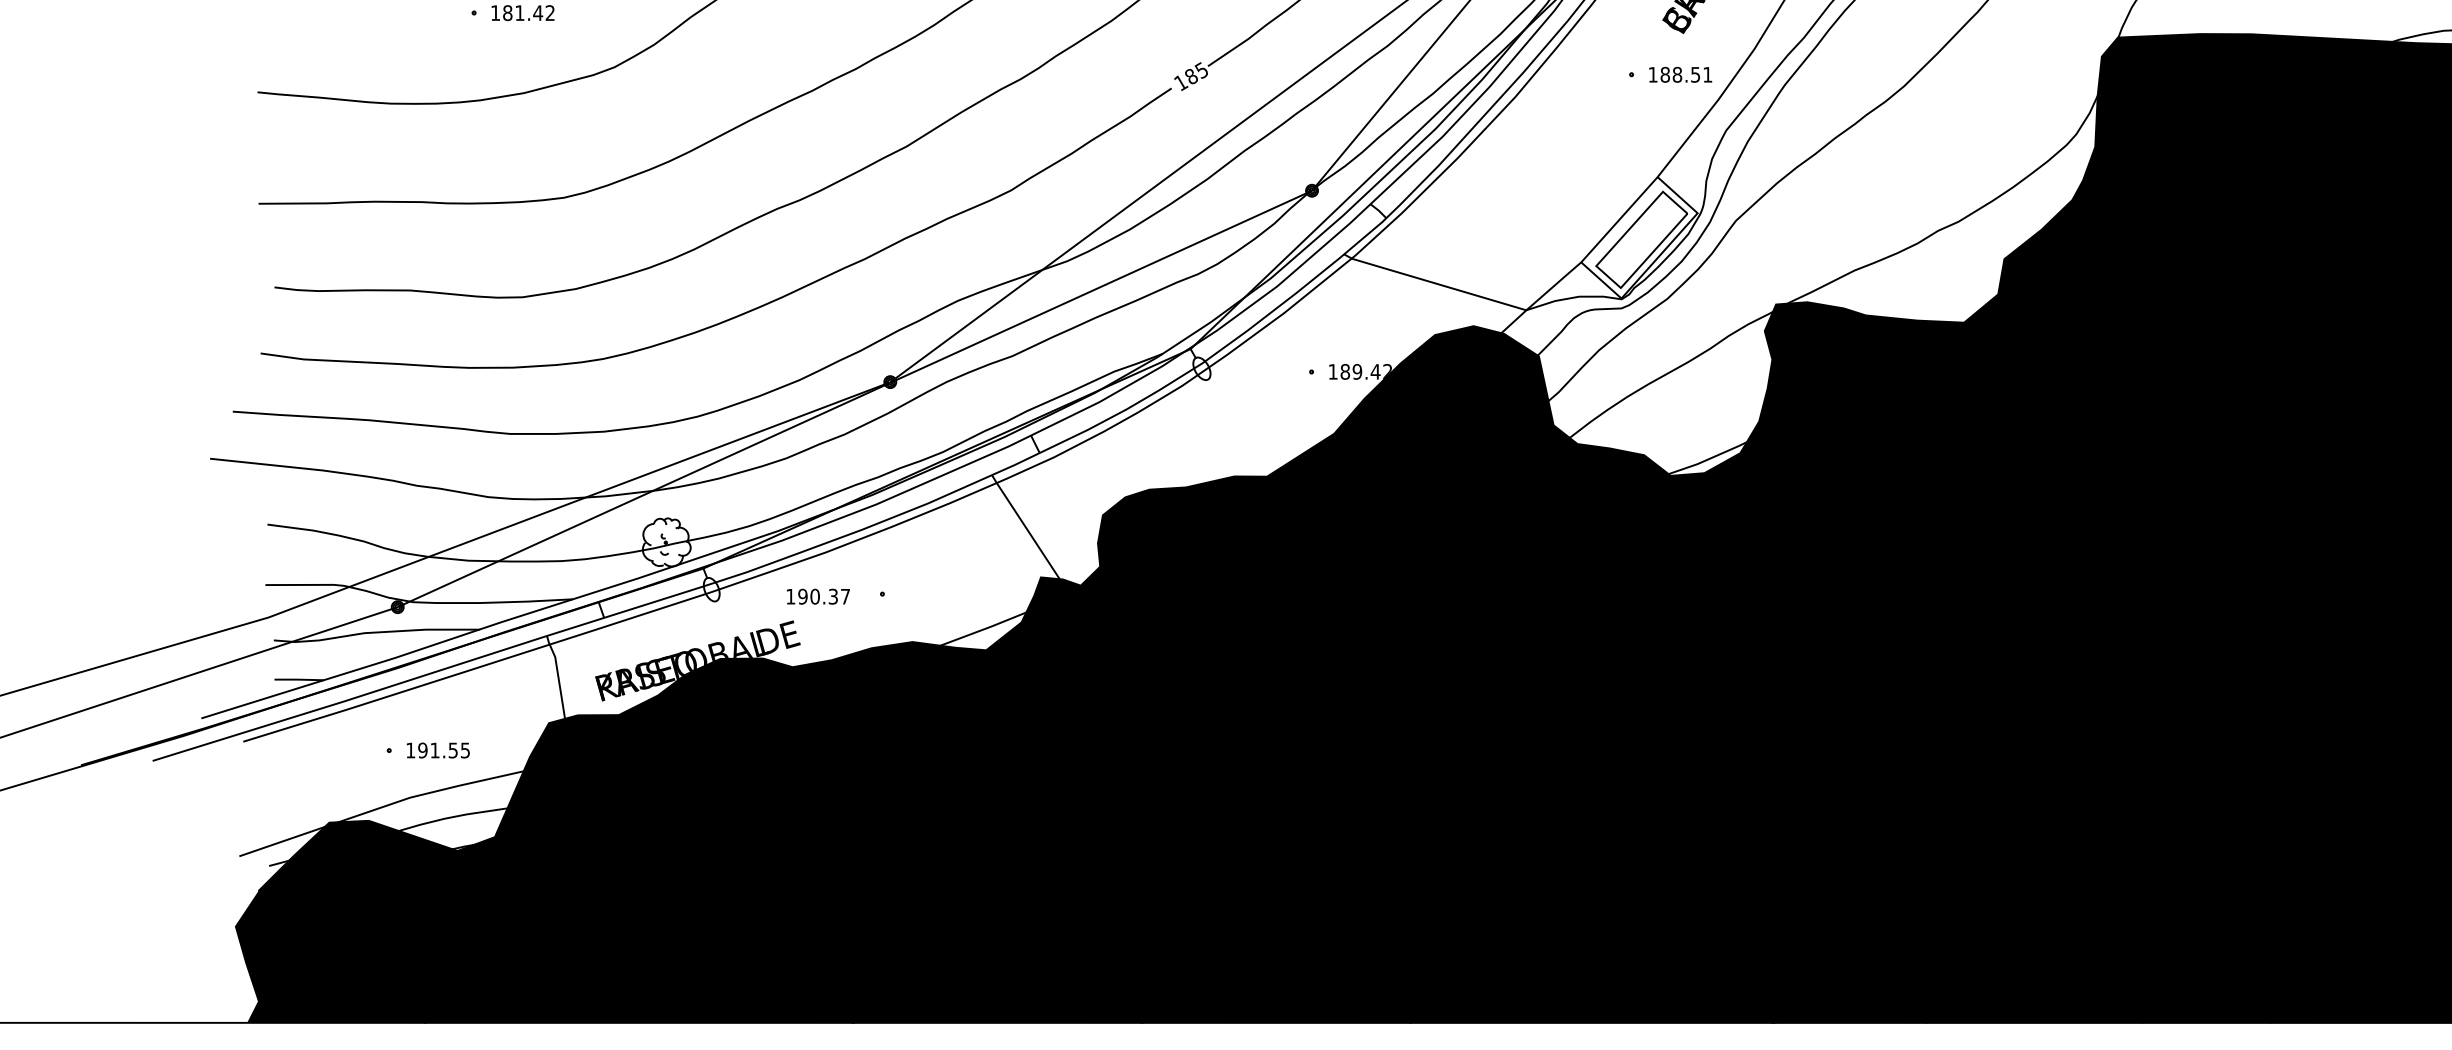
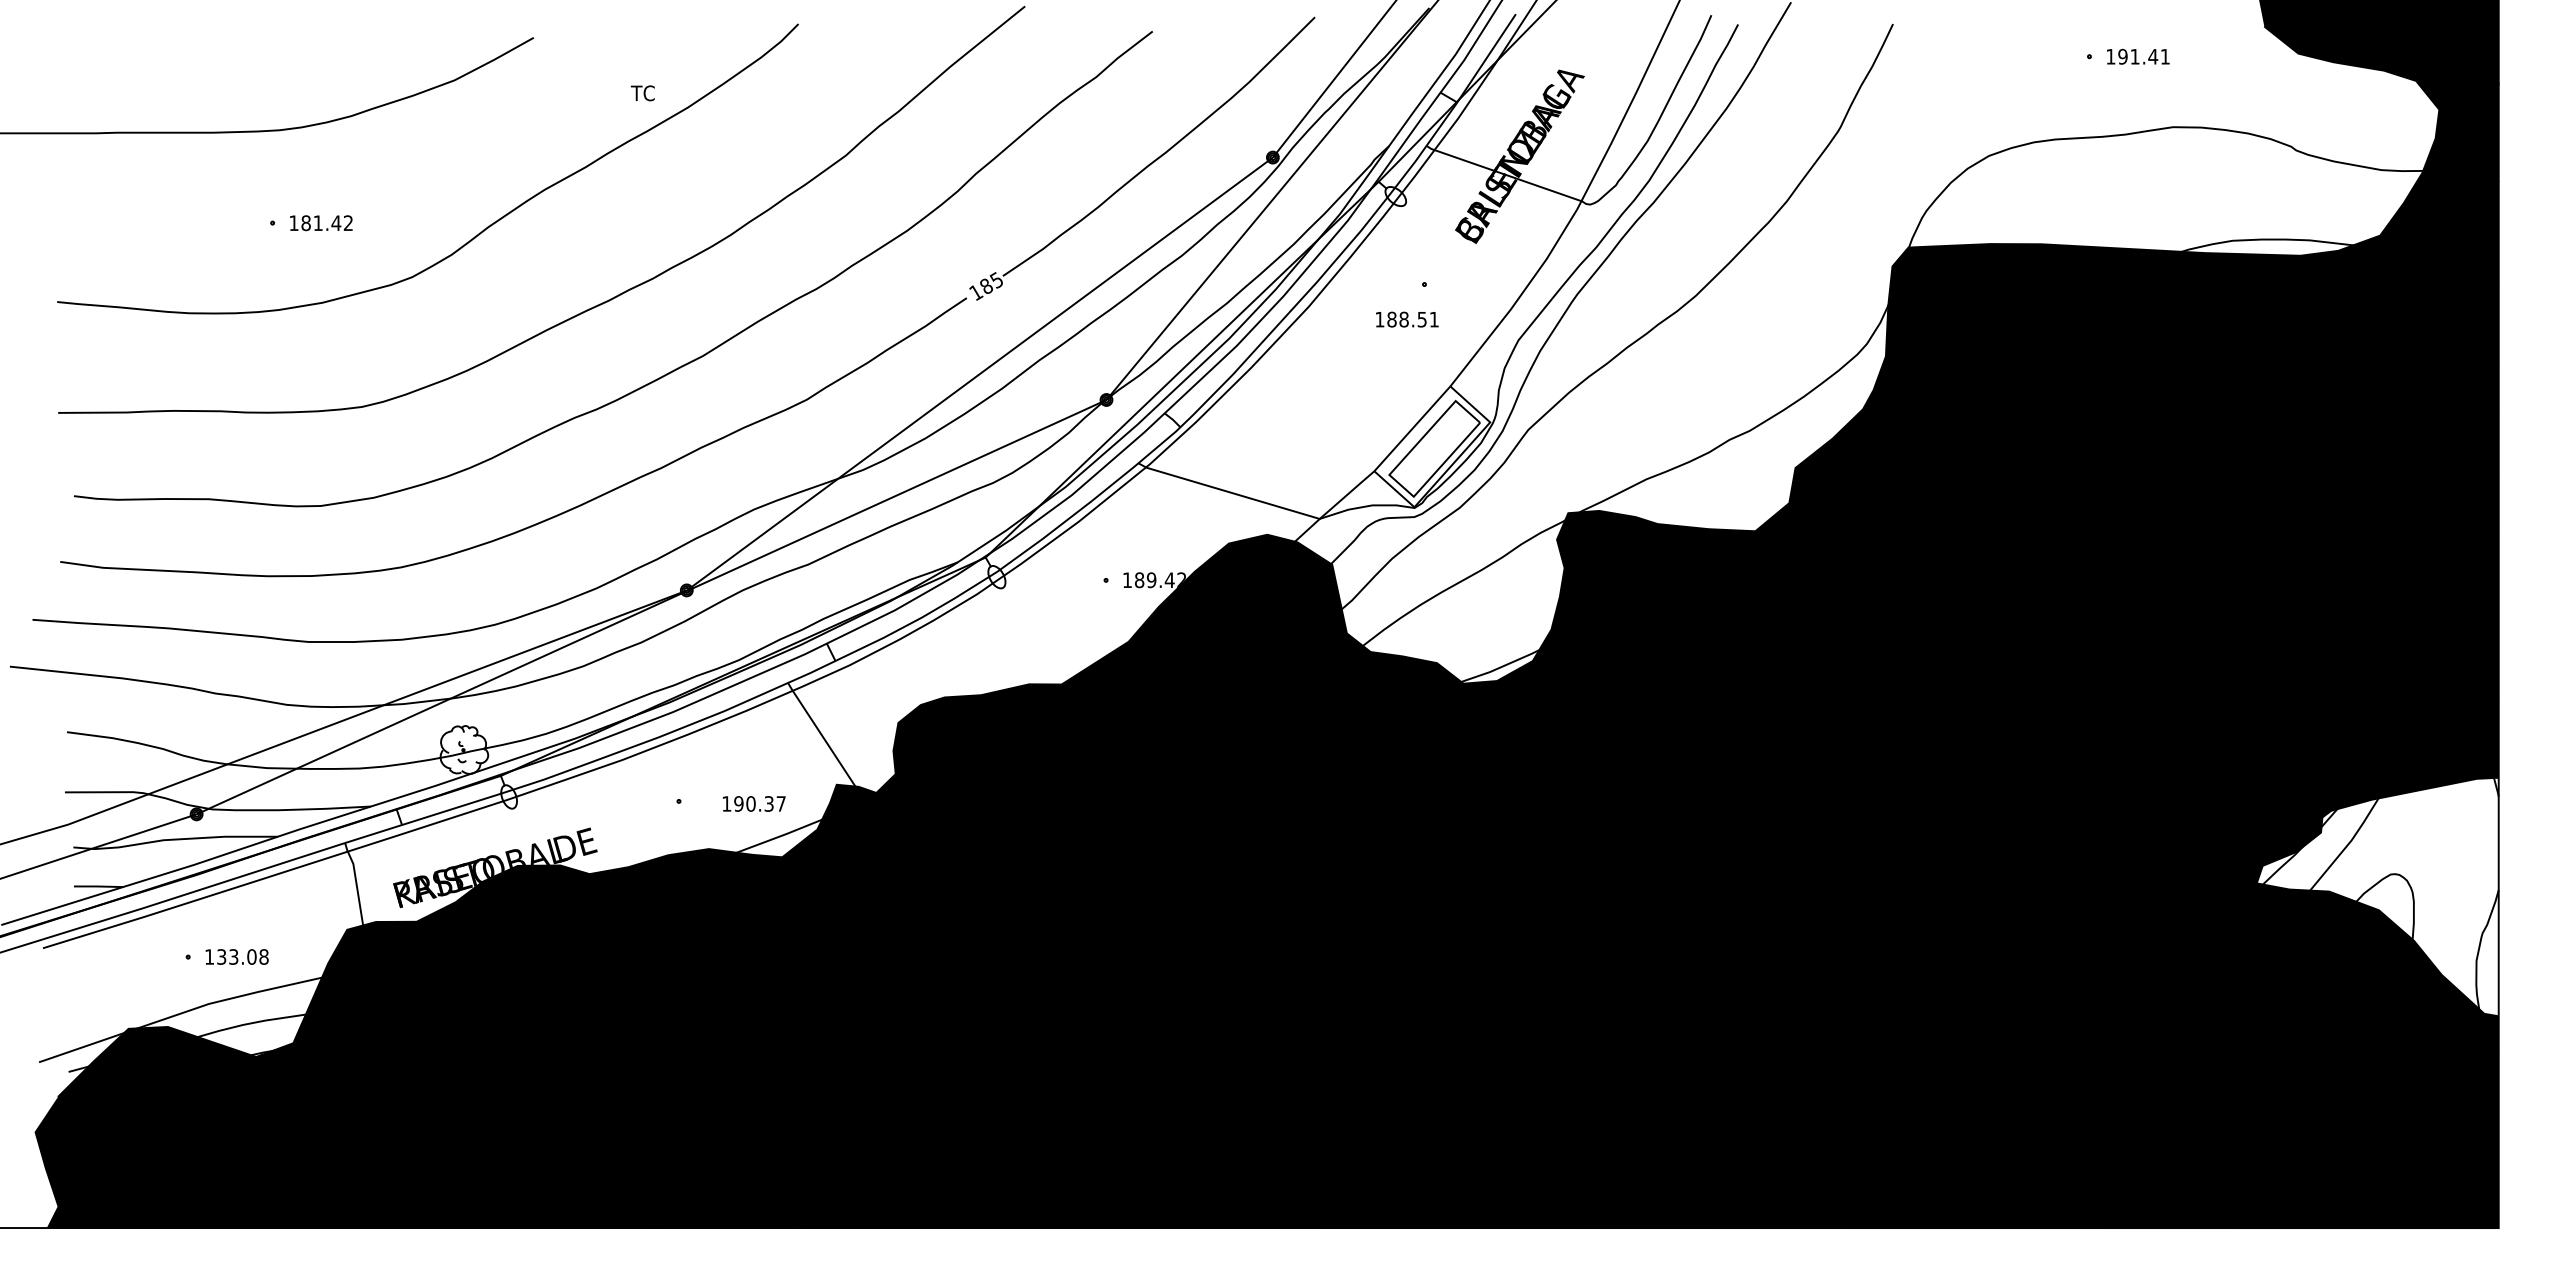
text: (1680, 74) -> (1407, 319), moved
text: (818, 596) -> (754, 803), moved
text: (443, 750) -> (242, 956), 191.55 -> 133.08

